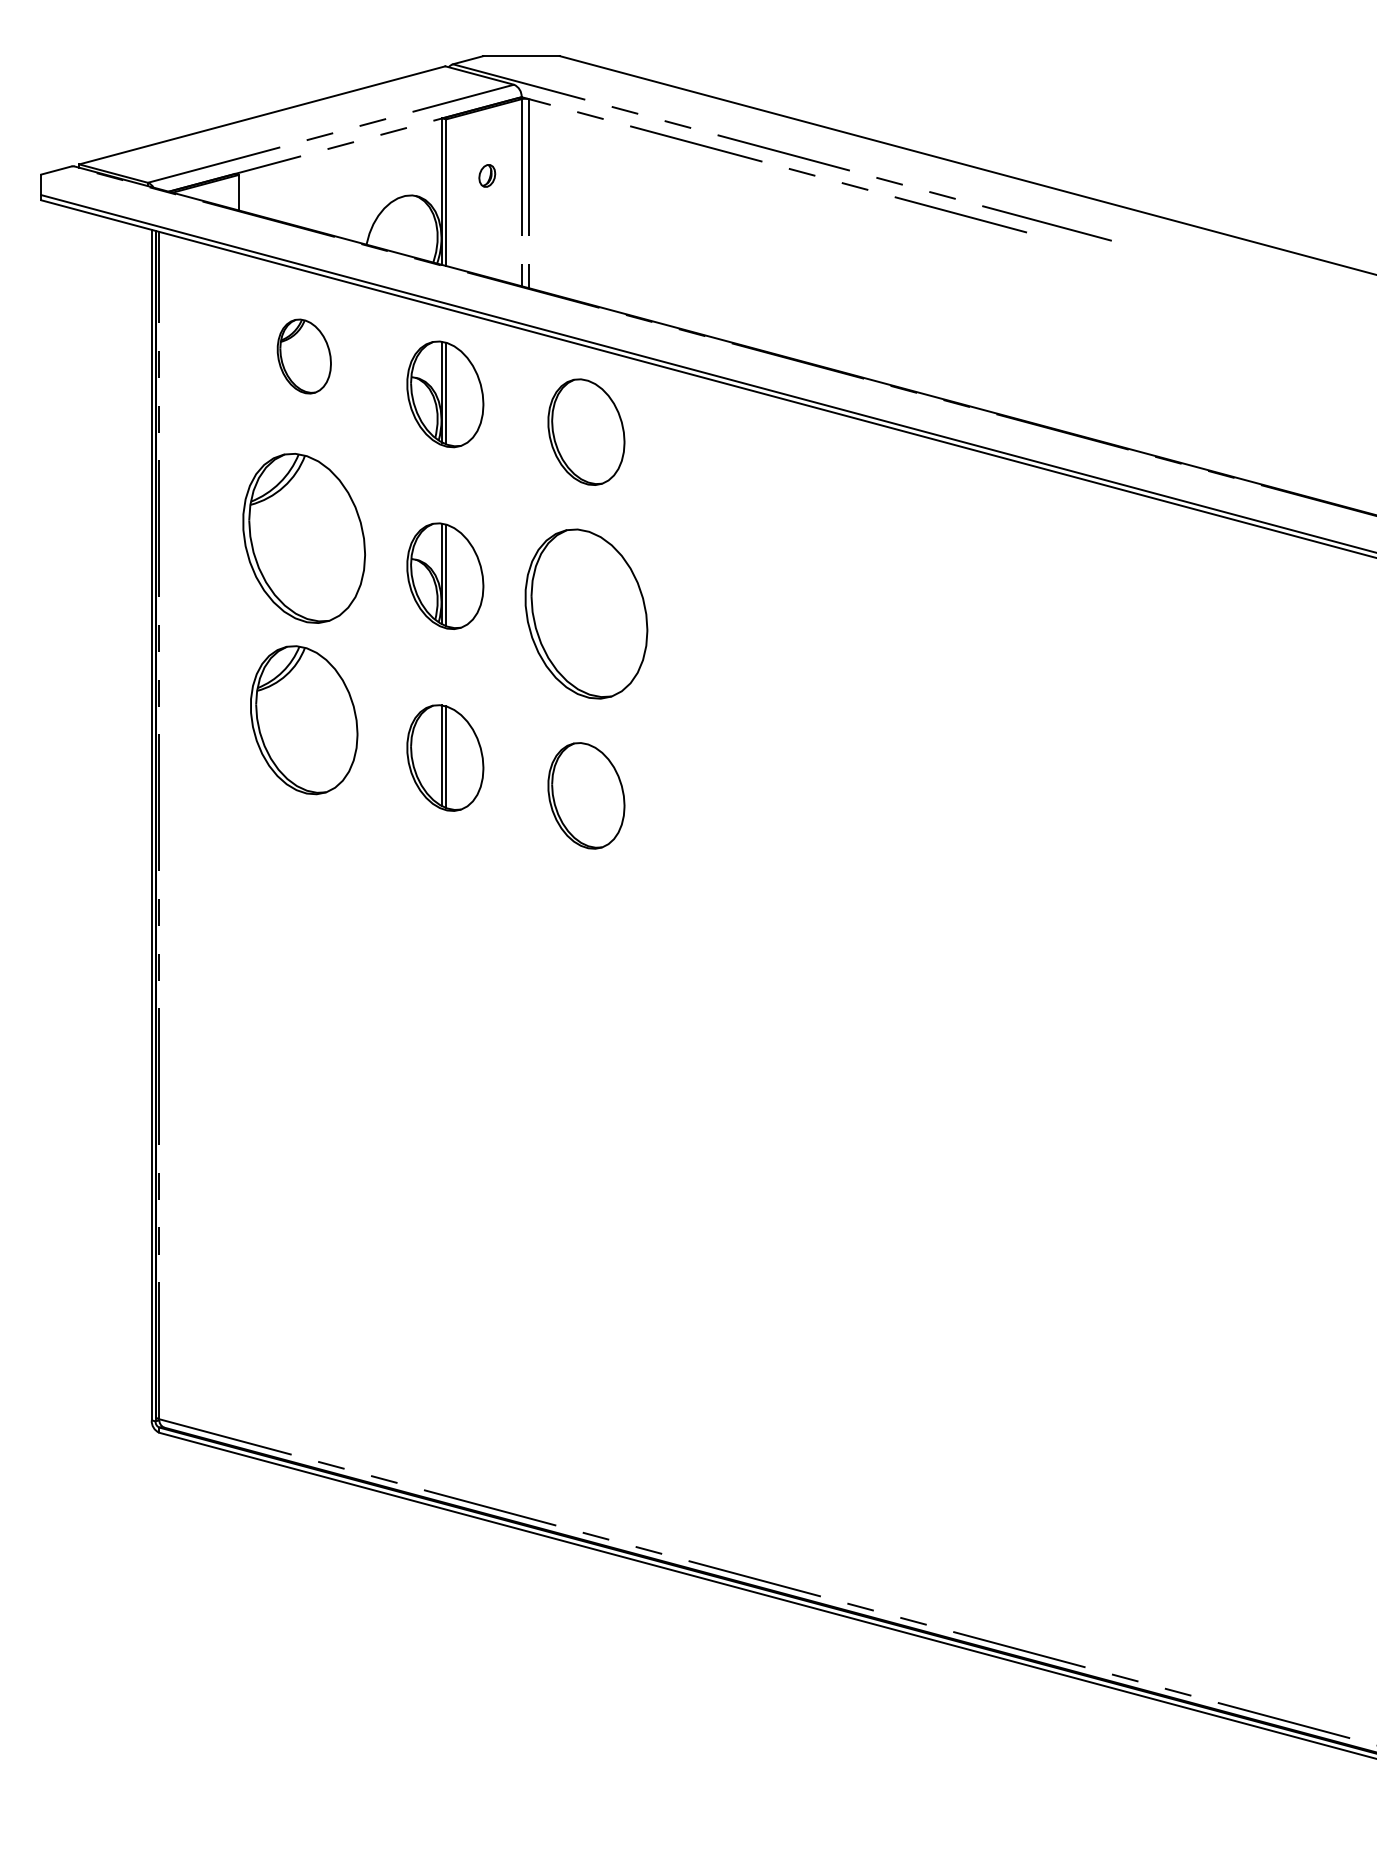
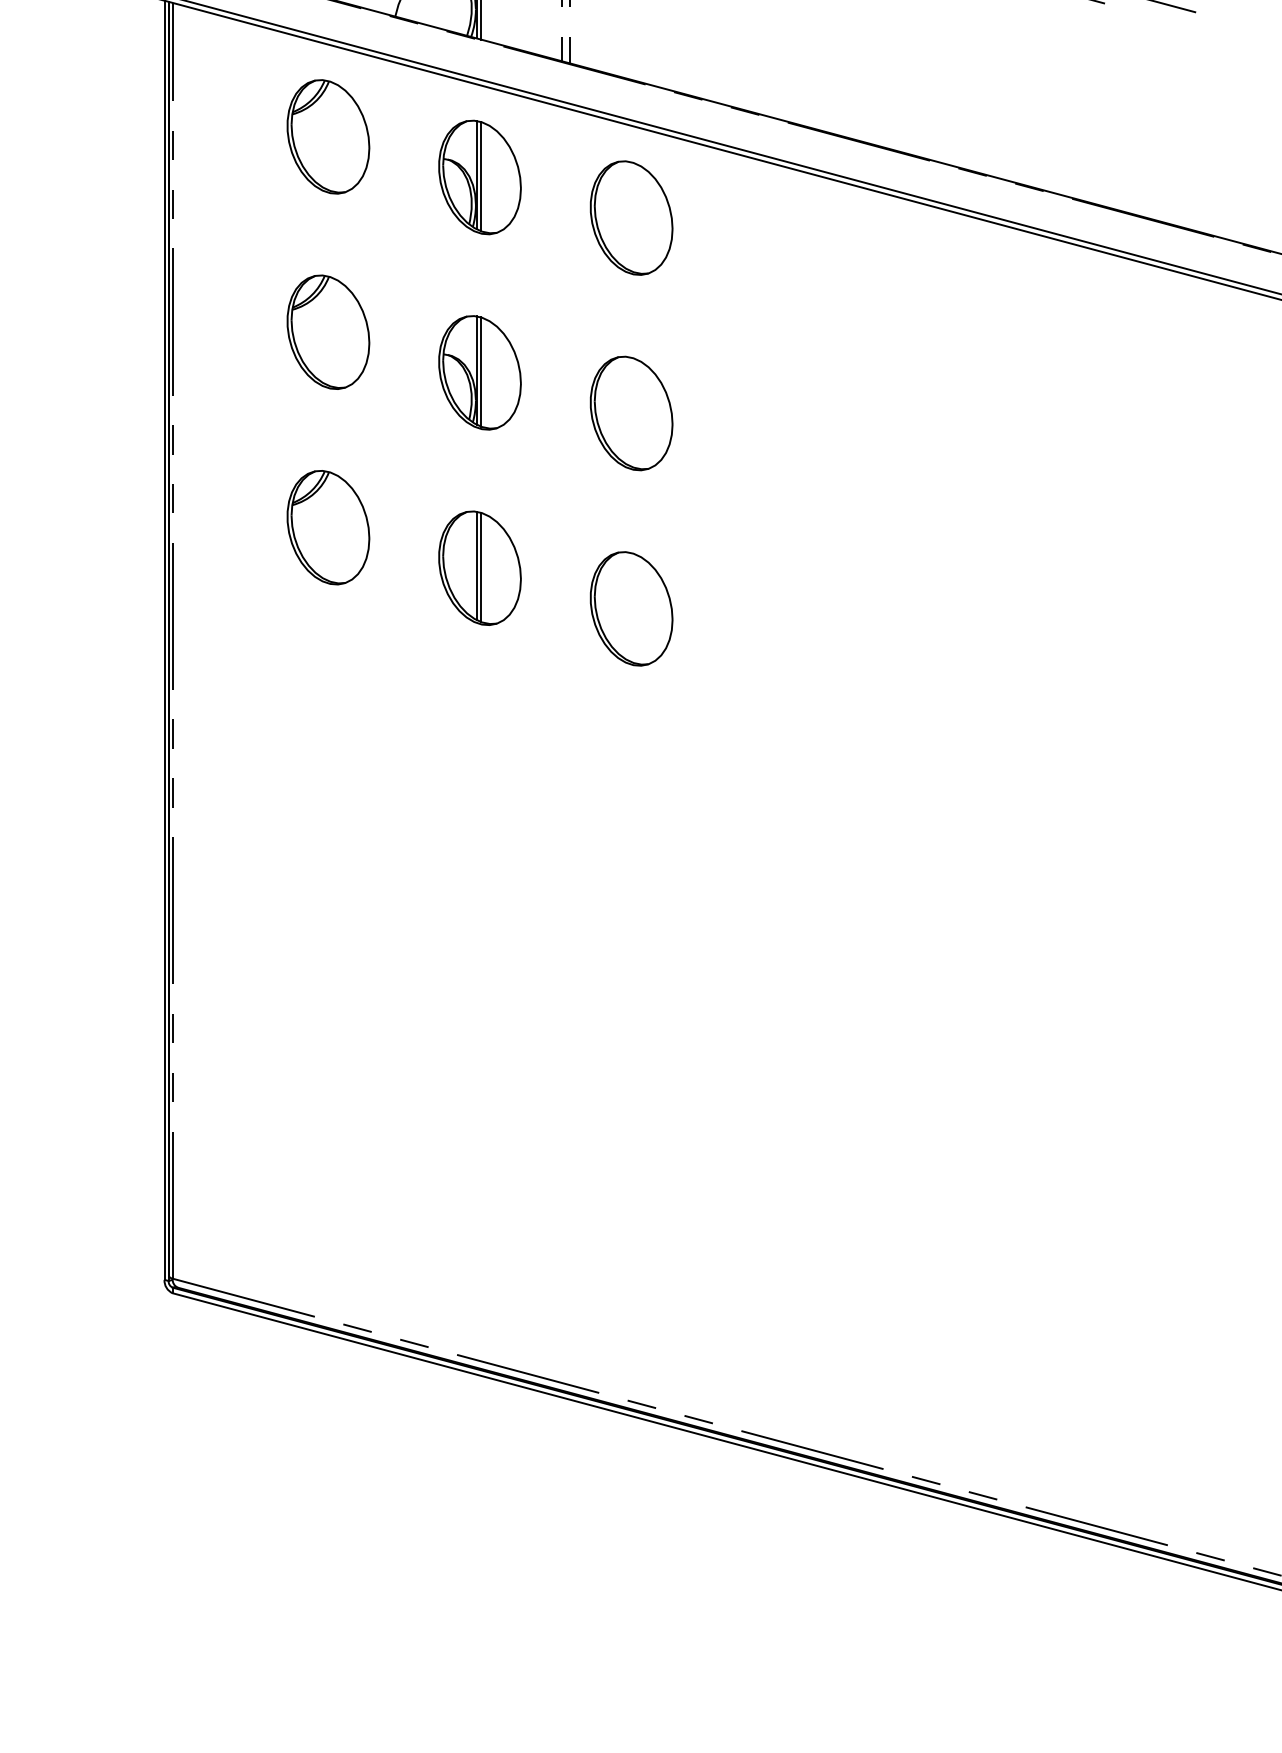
part: (304, 356) -> (328, 136), size x1.43
part: (304, 538) -> (328, 332), size x0.62
part: (586, 613) -> (631, 412), size x0.62
part: (304, 720) -> (328, 527), size x0.71

